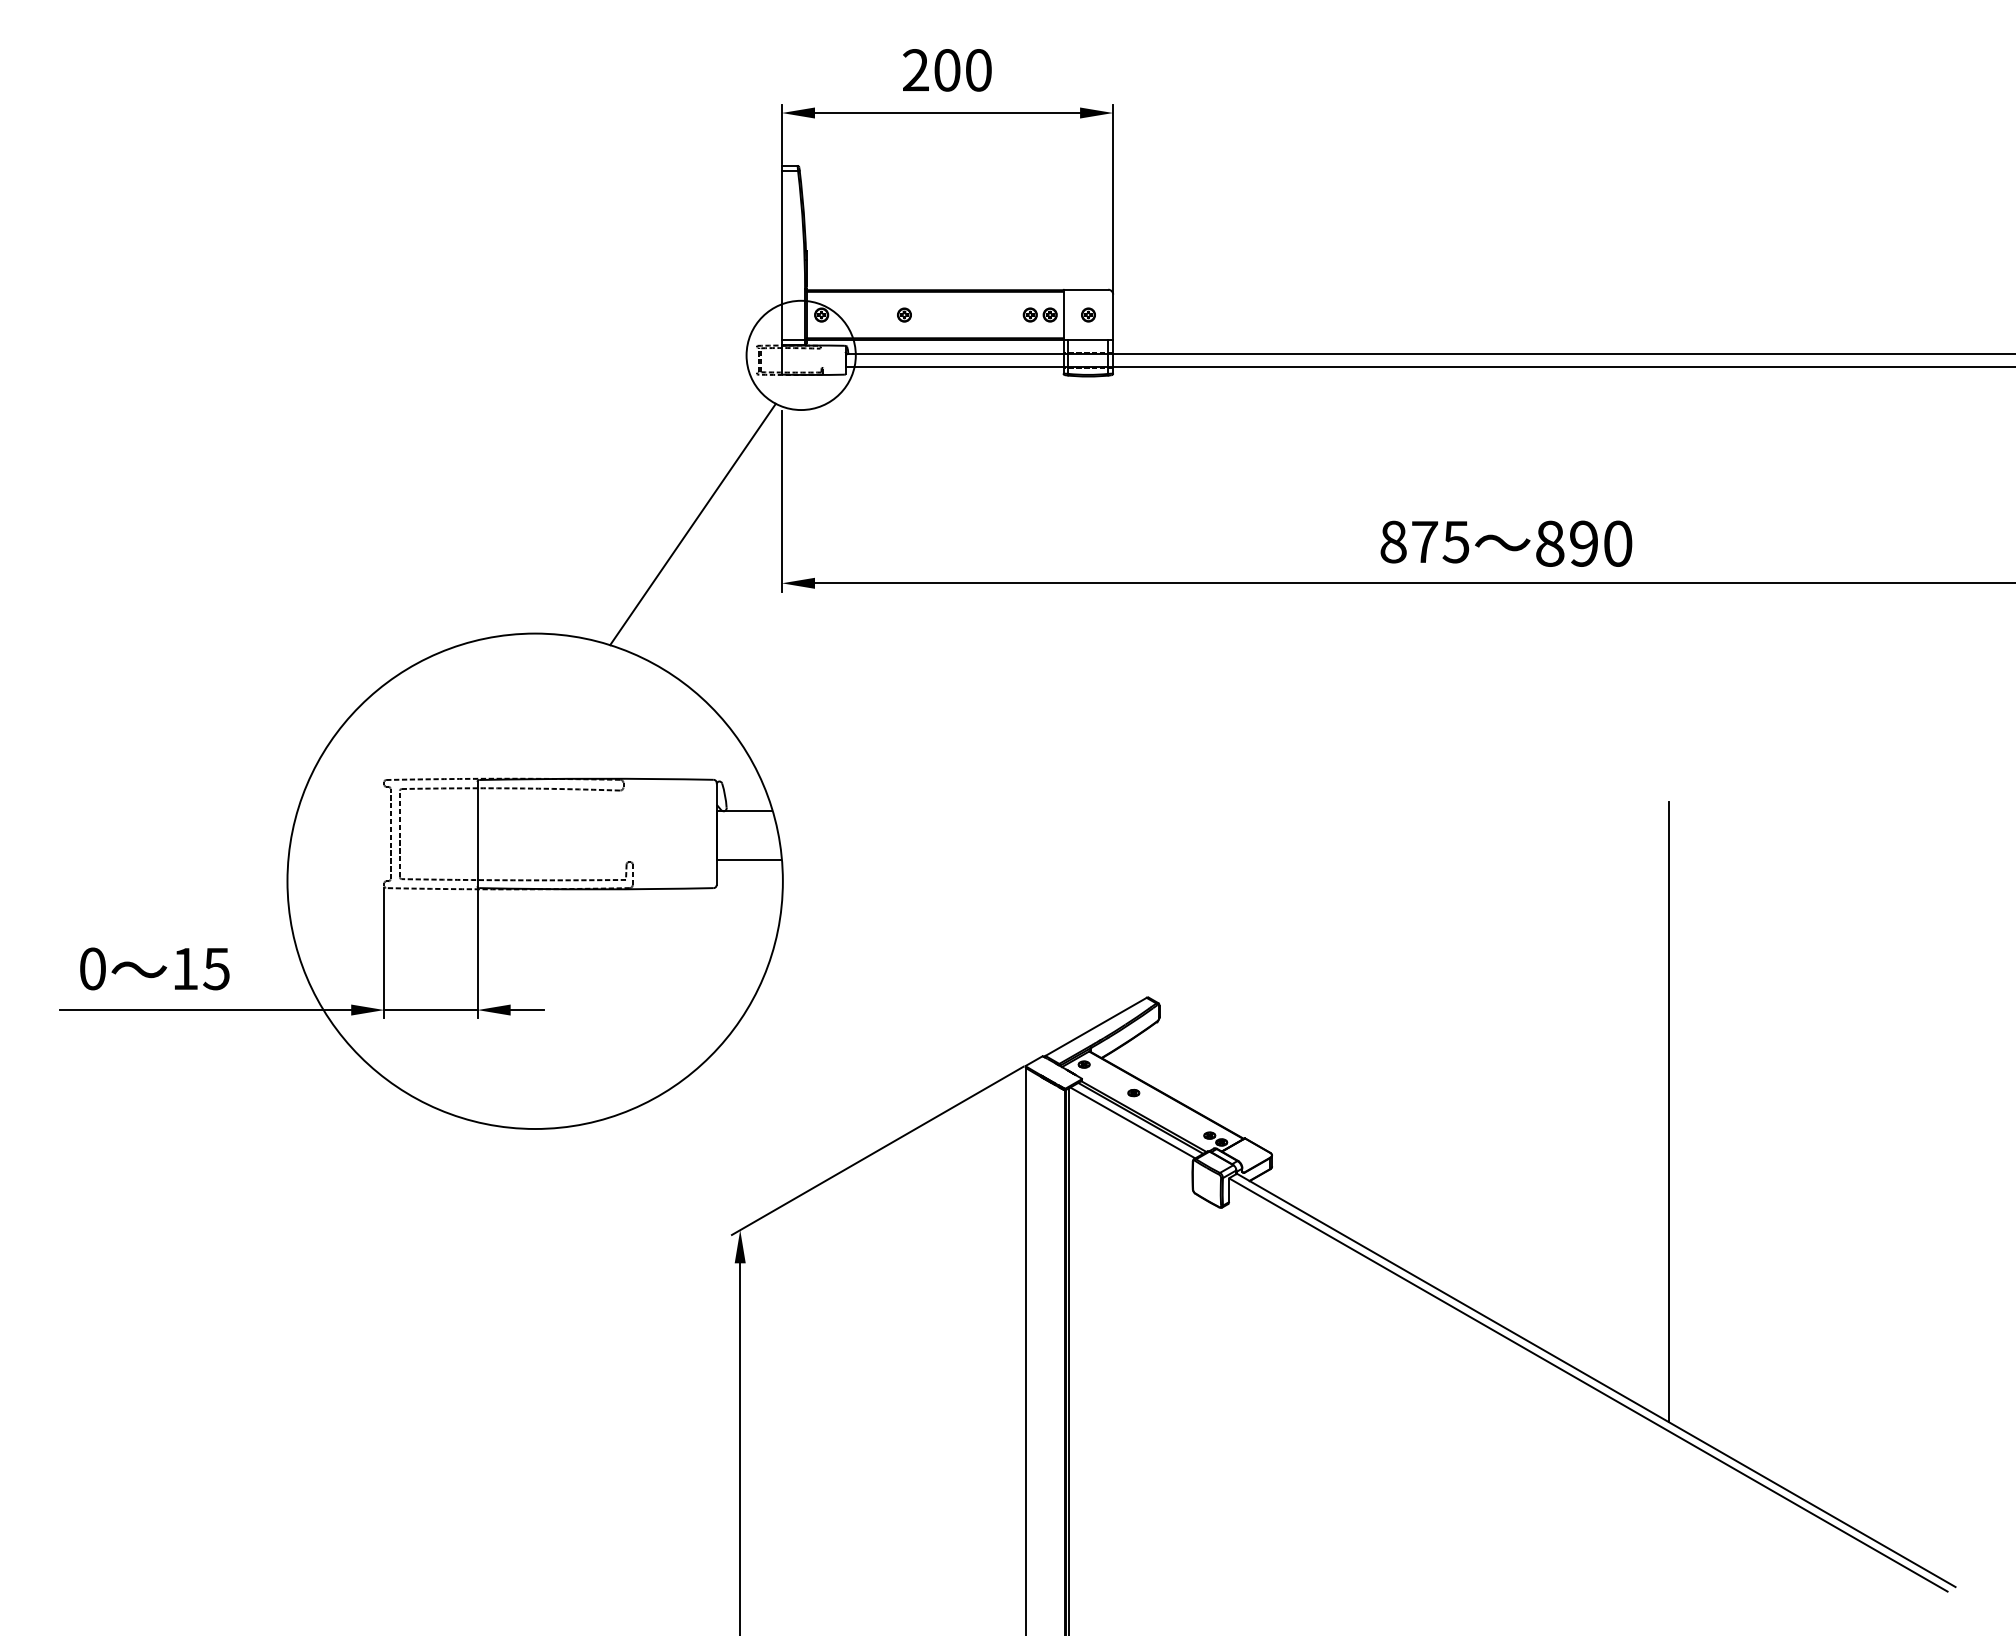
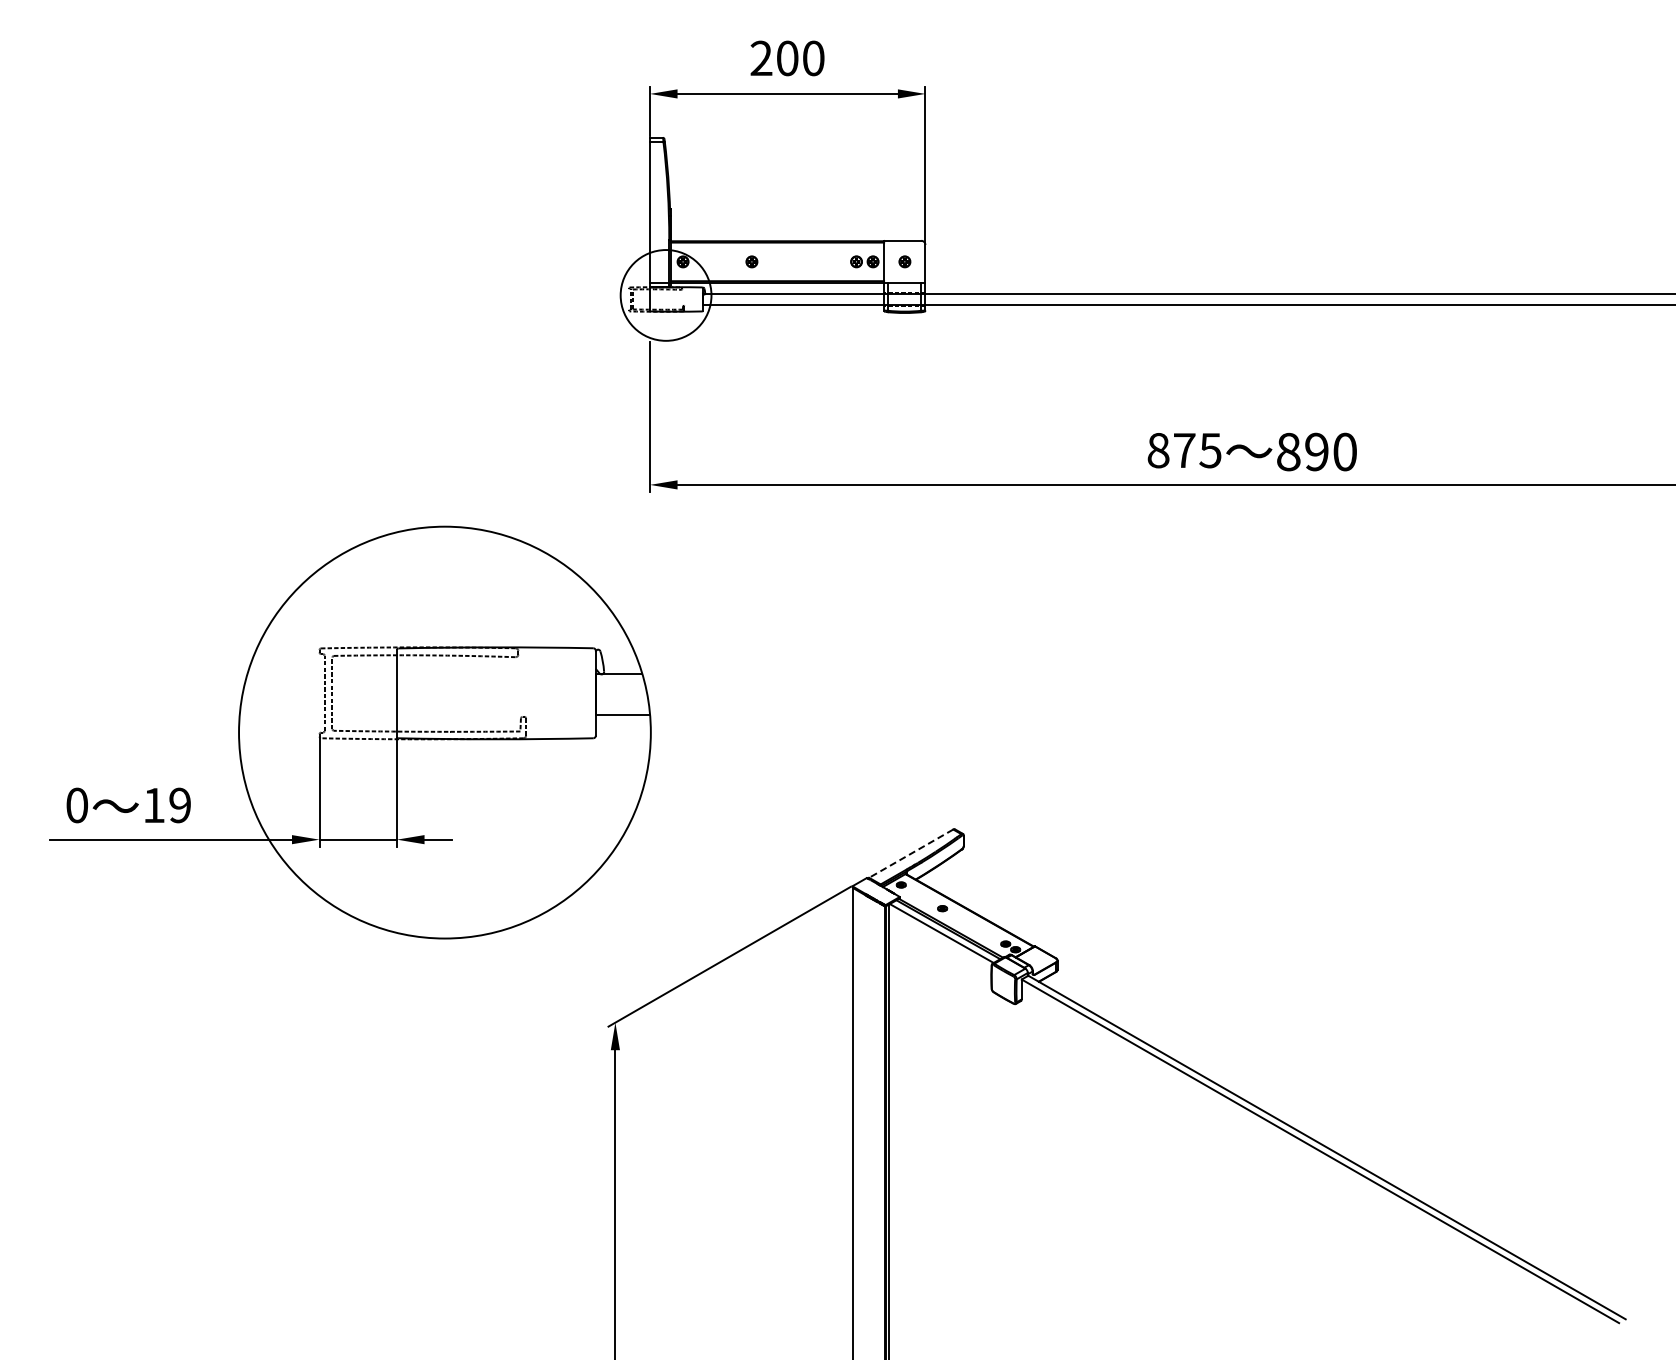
line: (693, 523) -> (576, 435), removed
text: (215, 968) -> (179, 805), 15 -> 19
line: (1095, 1026) -> (910, 853), solid -> dashed
line: (1668, 1112) -> (1387, 924), removed

